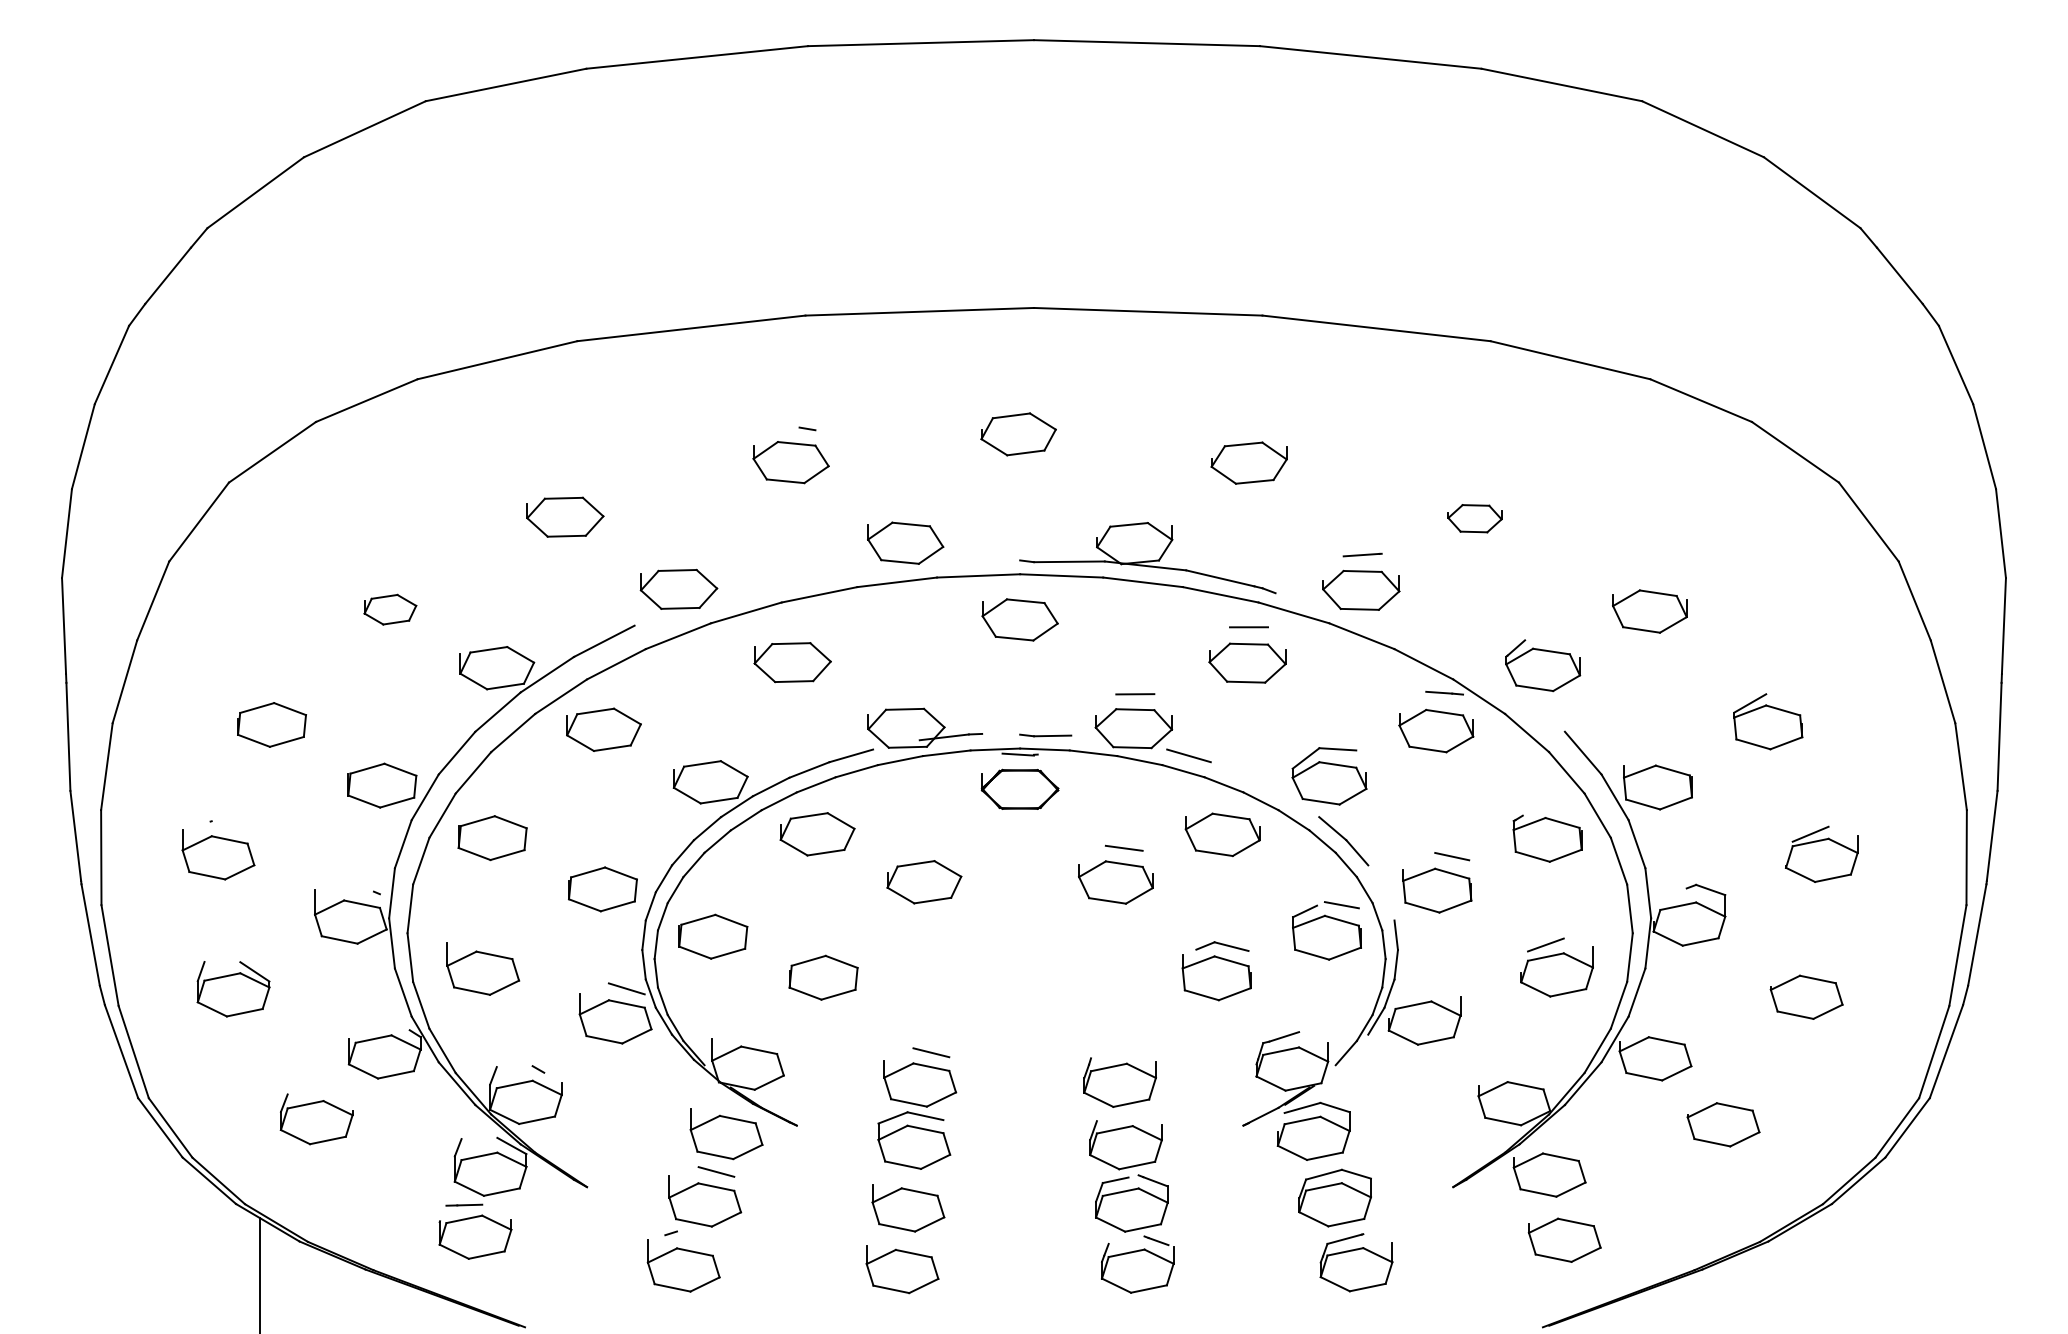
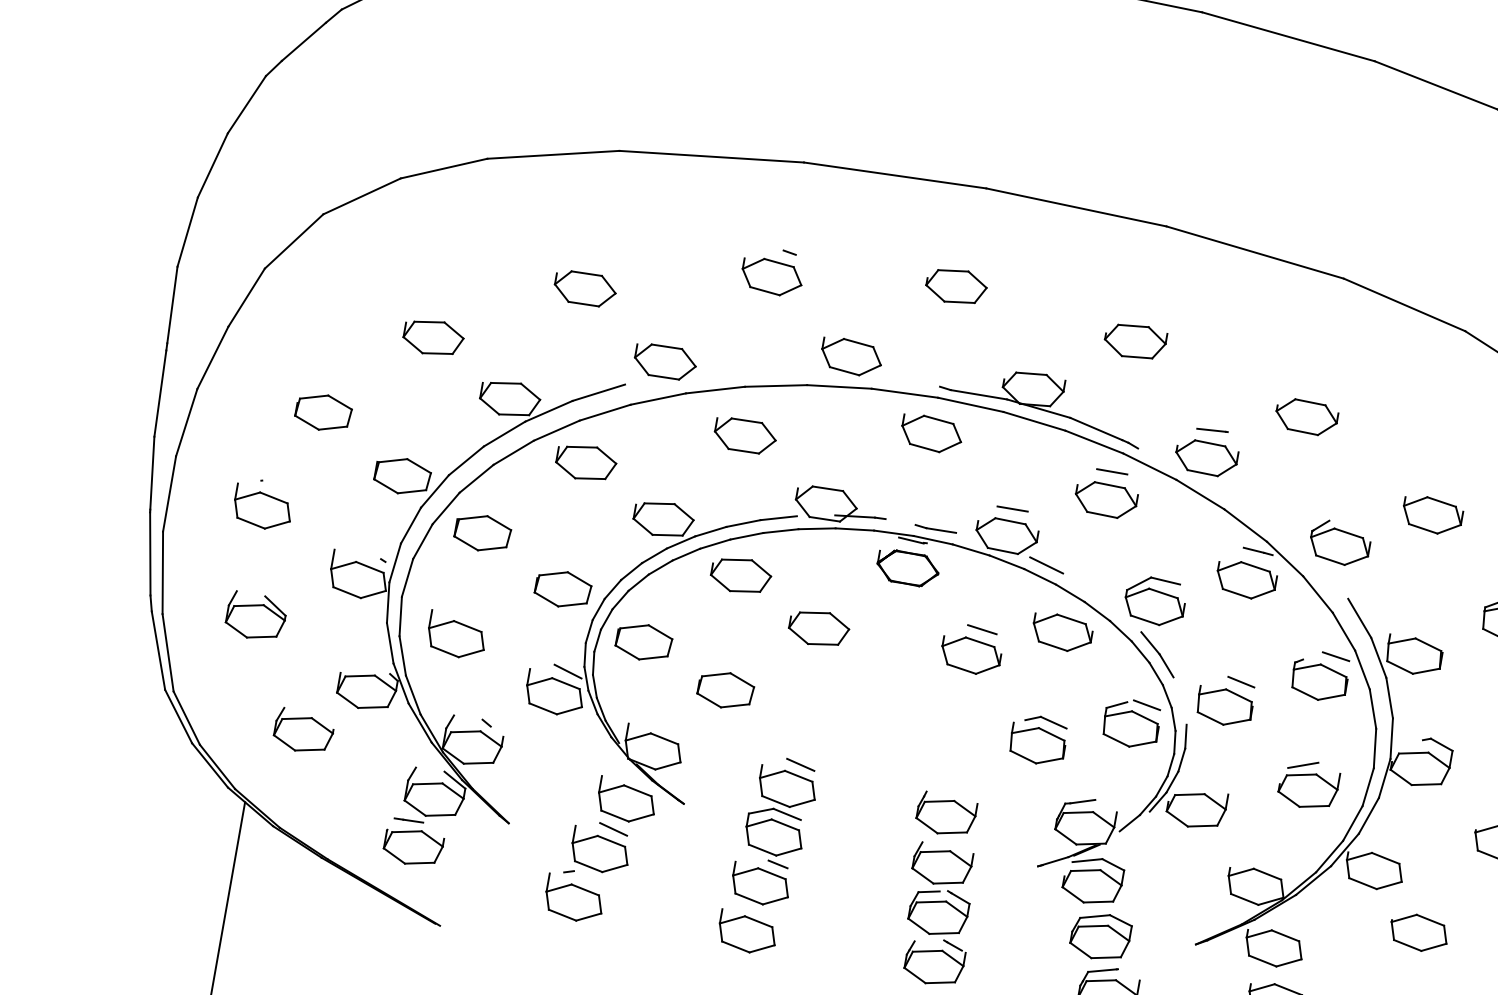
part: (1474, 518) -> (1306, 417), size x1.43
part: (390, 609) -> (433, 337), size x1.43
line: (1562, 804) -> (1336, 656), added
line: (924, 1179) -> (777, 864), added

